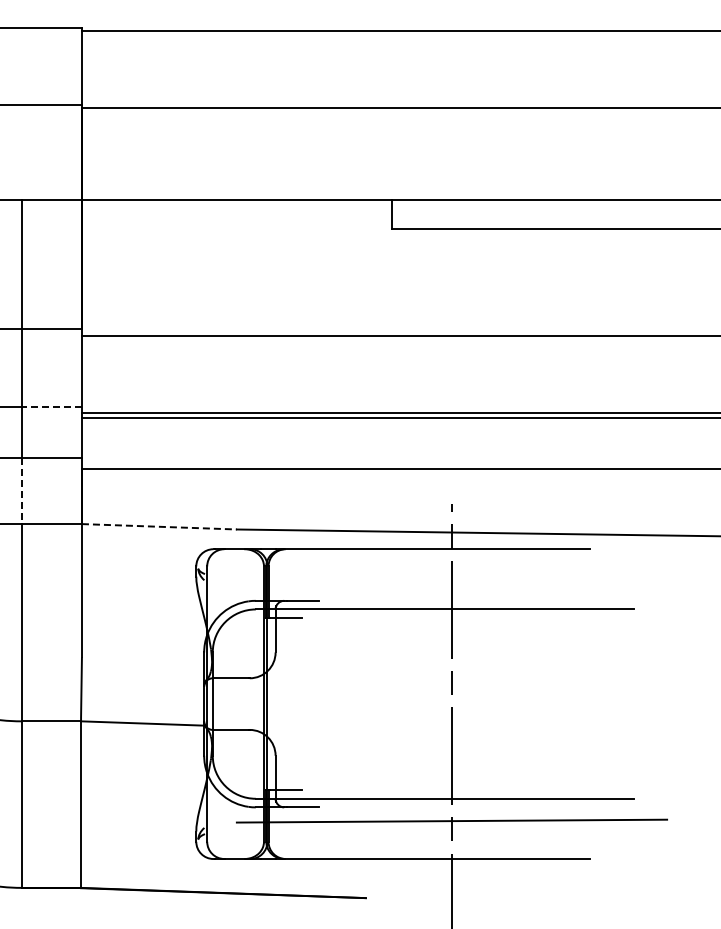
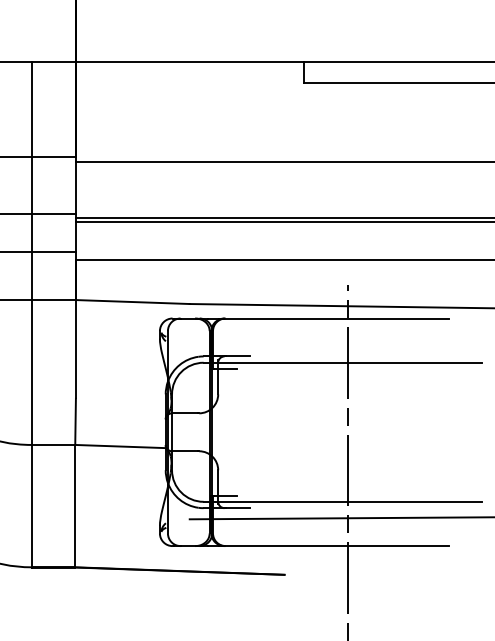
line: (51, 406) -> (53, 213), dashed -> solid
line: (21, 491) -> (31, 276), dashed -> solid
line: (159, 526) -> (132, 301), dashed -> solid

